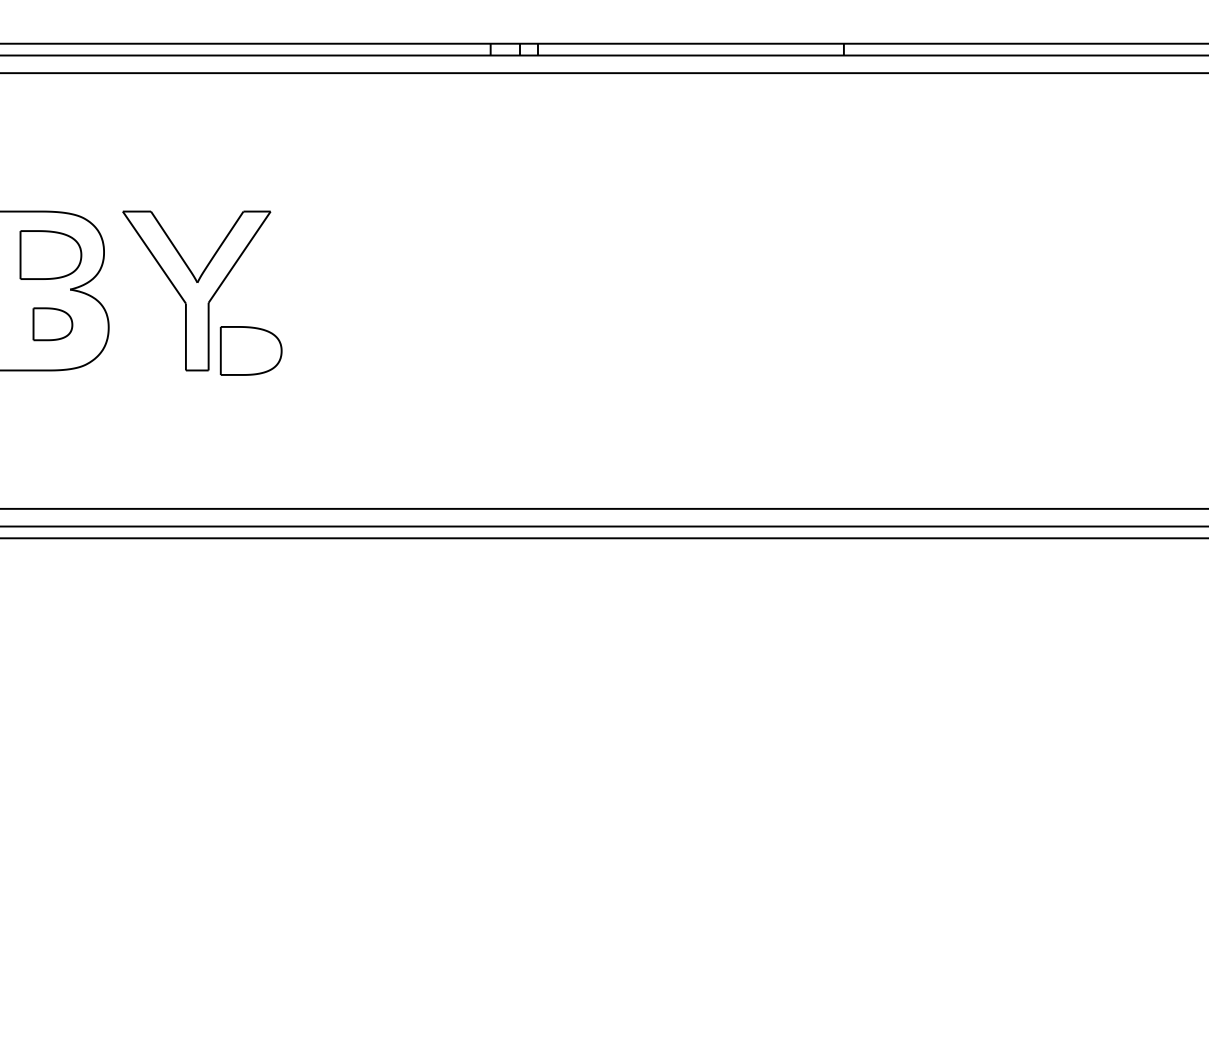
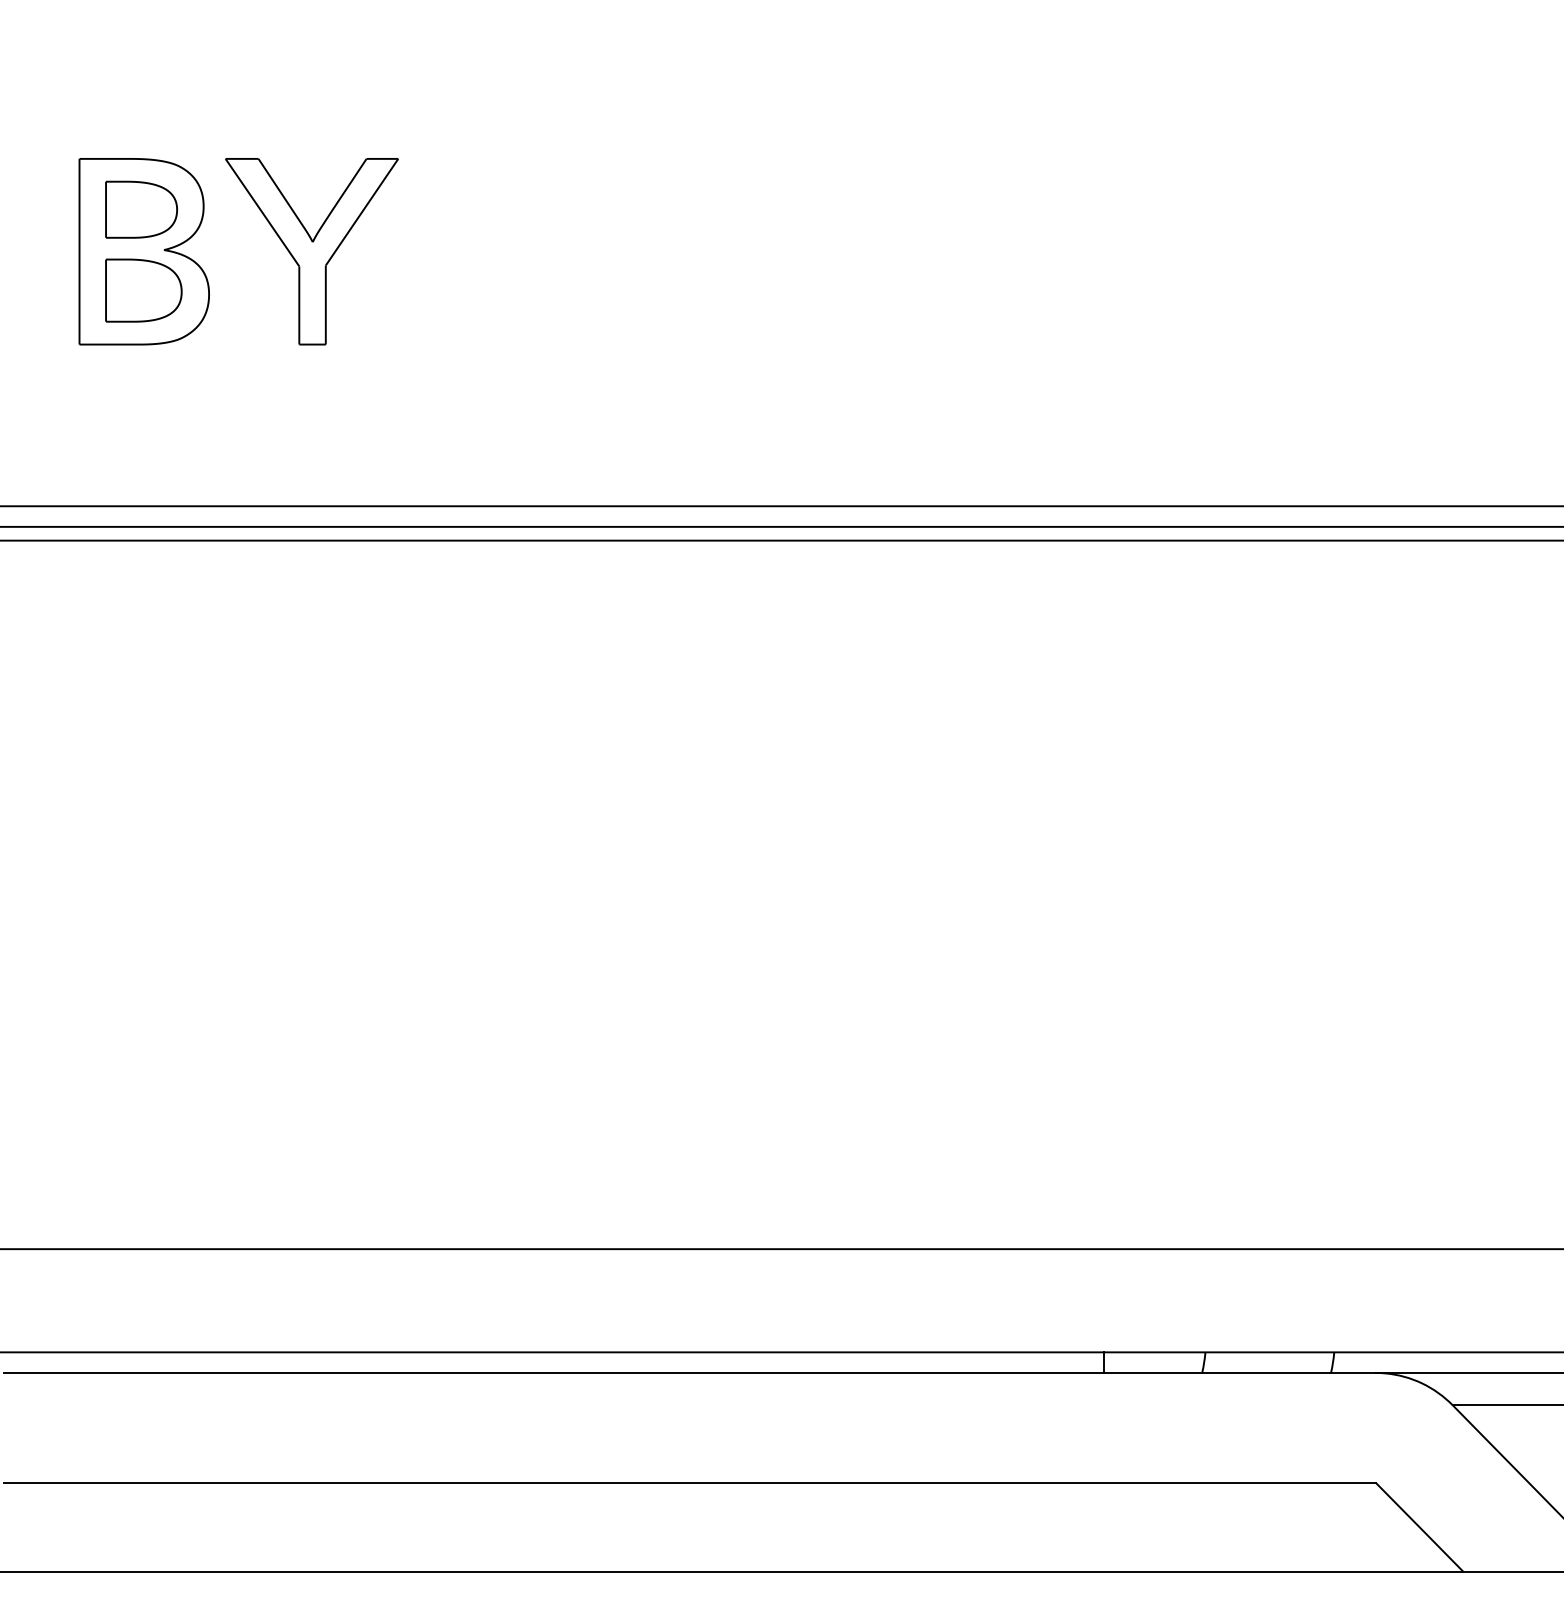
part: (52, 324) -> (143, 290), size x1.67
part: (251, 350) -> (375, 321), removed

